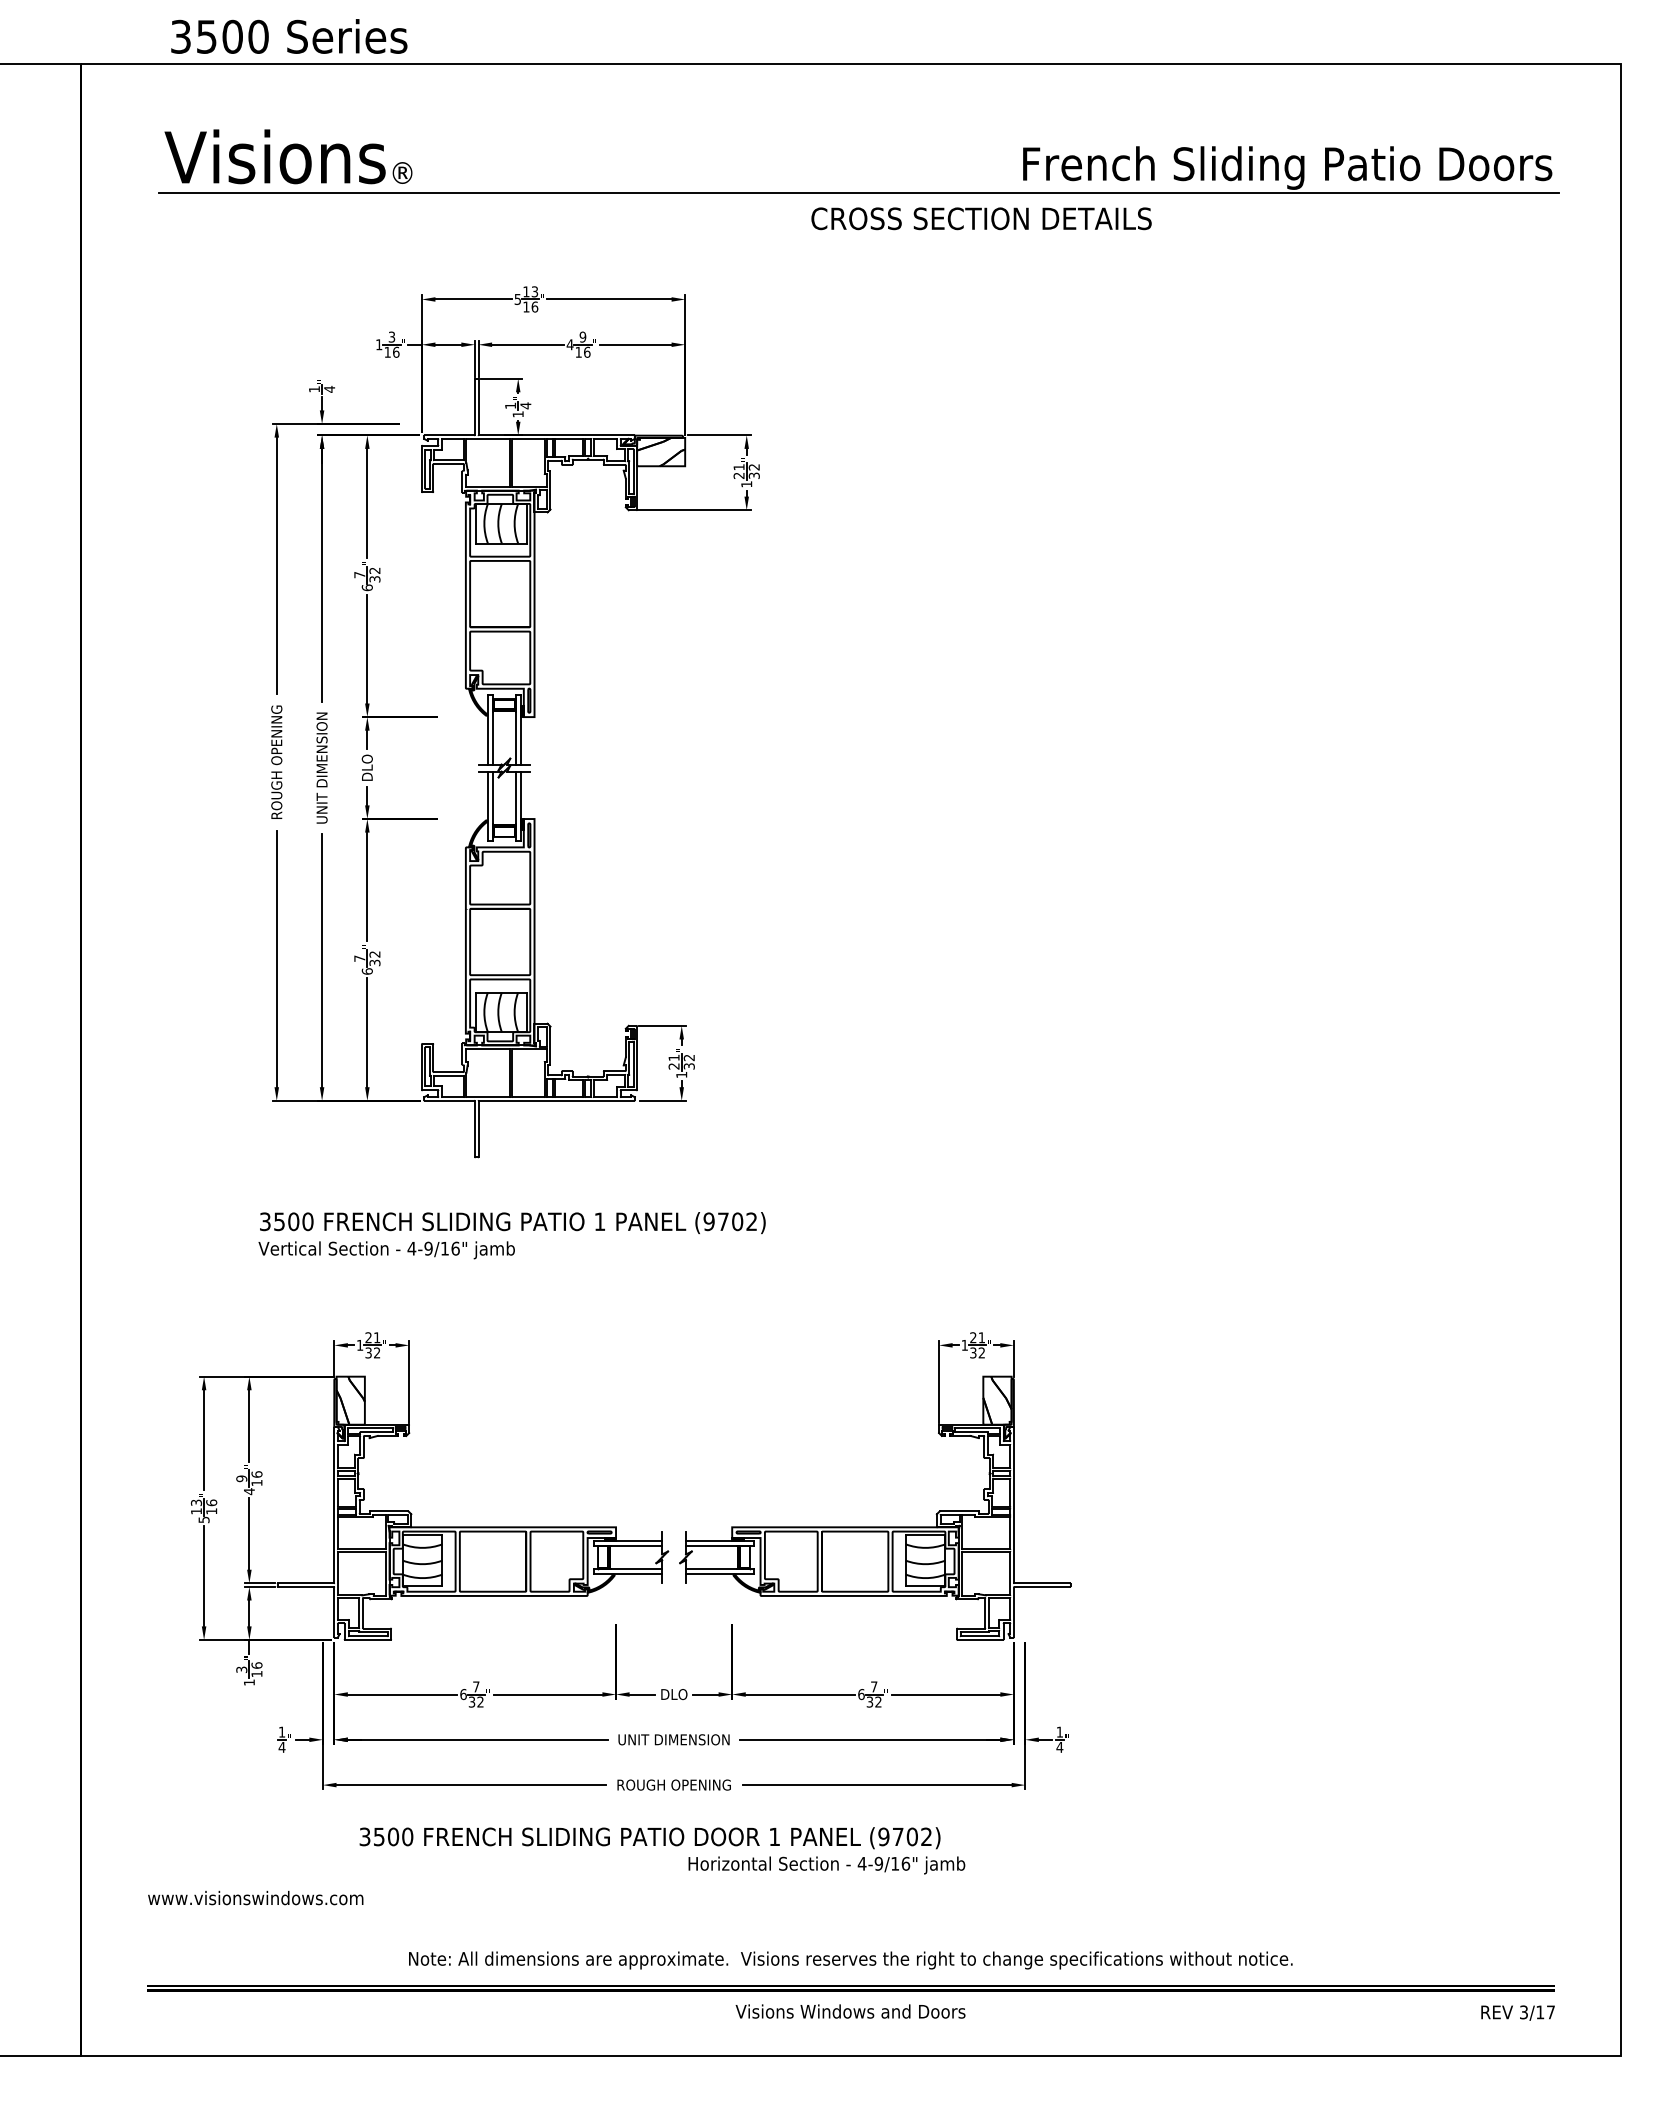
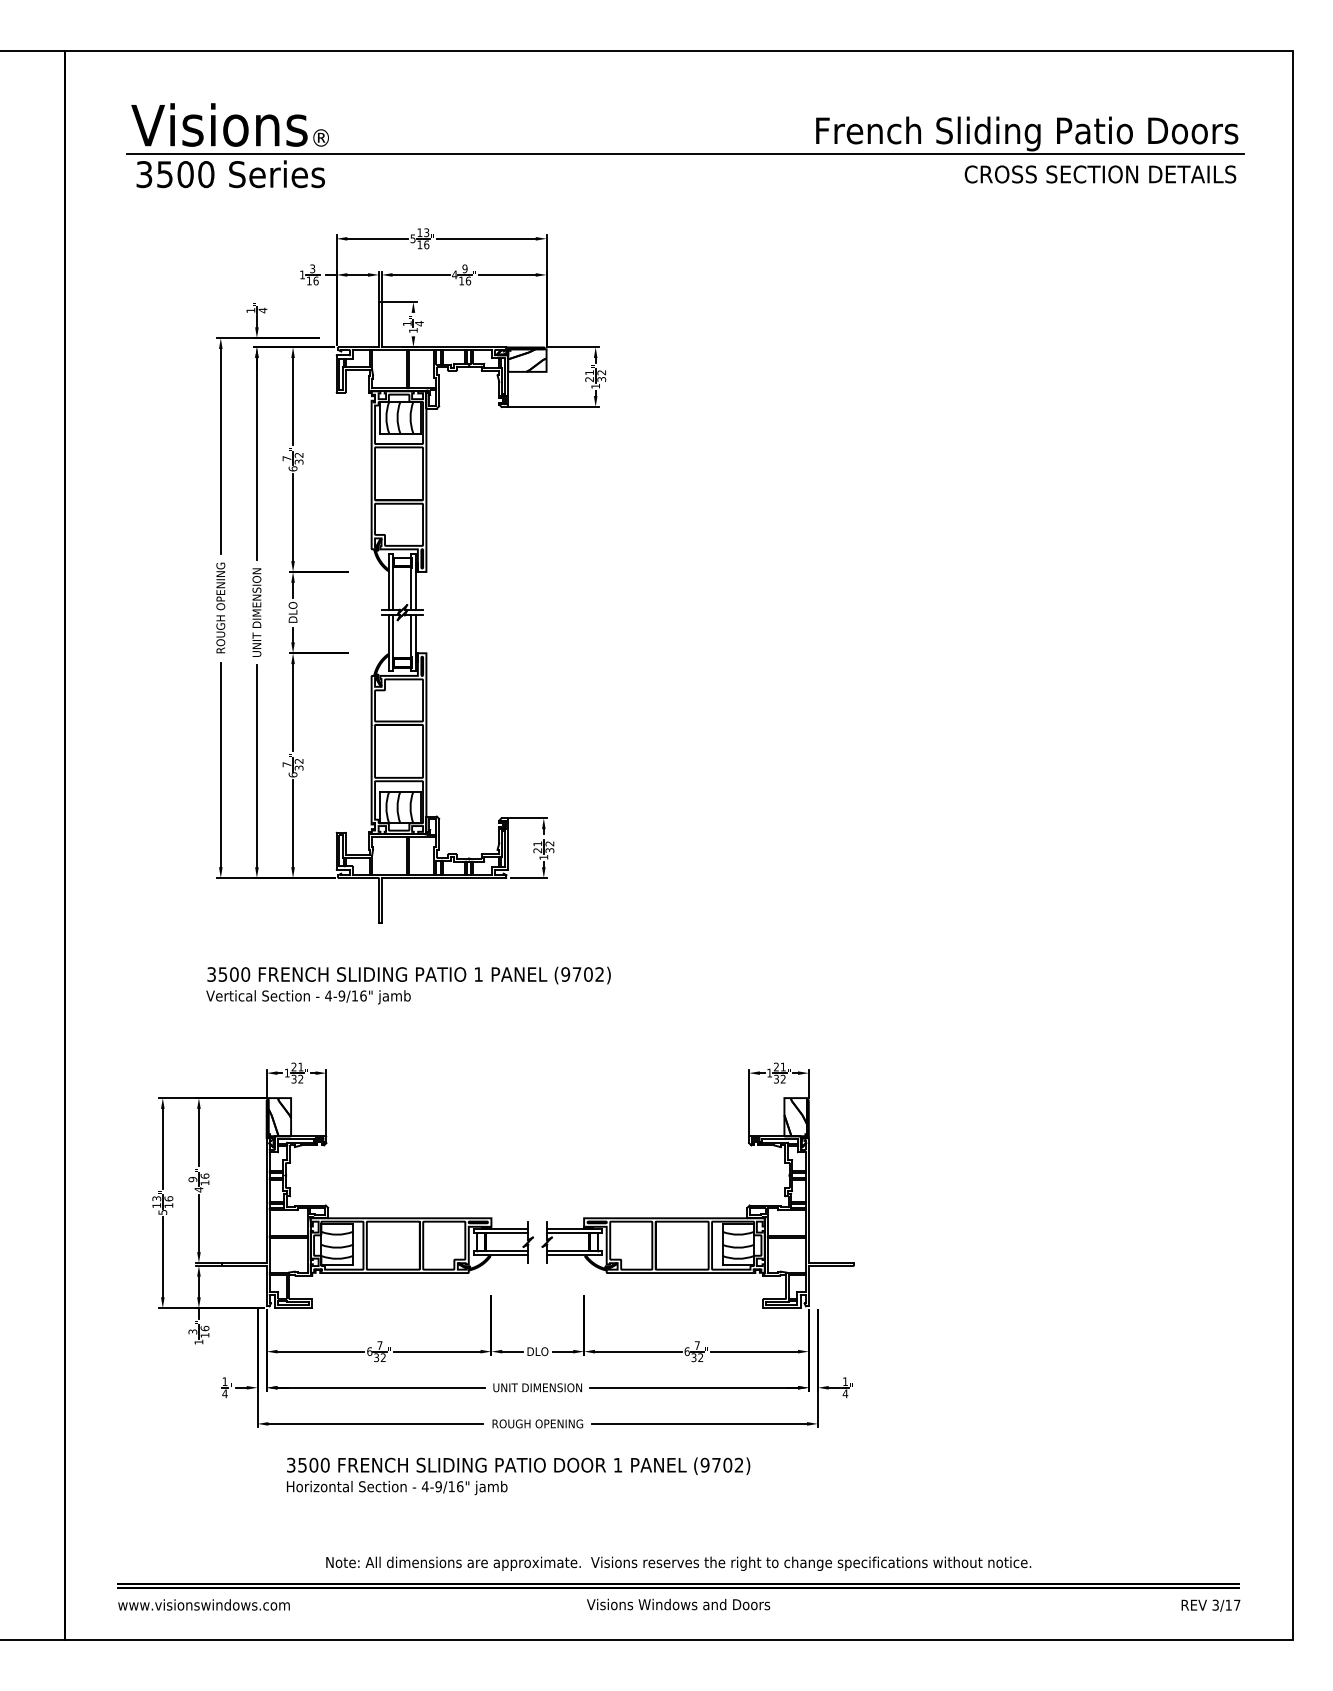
text: (289, 36) -> (230, 174), moved
text: (981, 218) -> (1100, 174), moved
text: (826, 1865) -> (396, 1488), moved
text: (255, 1897) -> (203, 1604), moved

